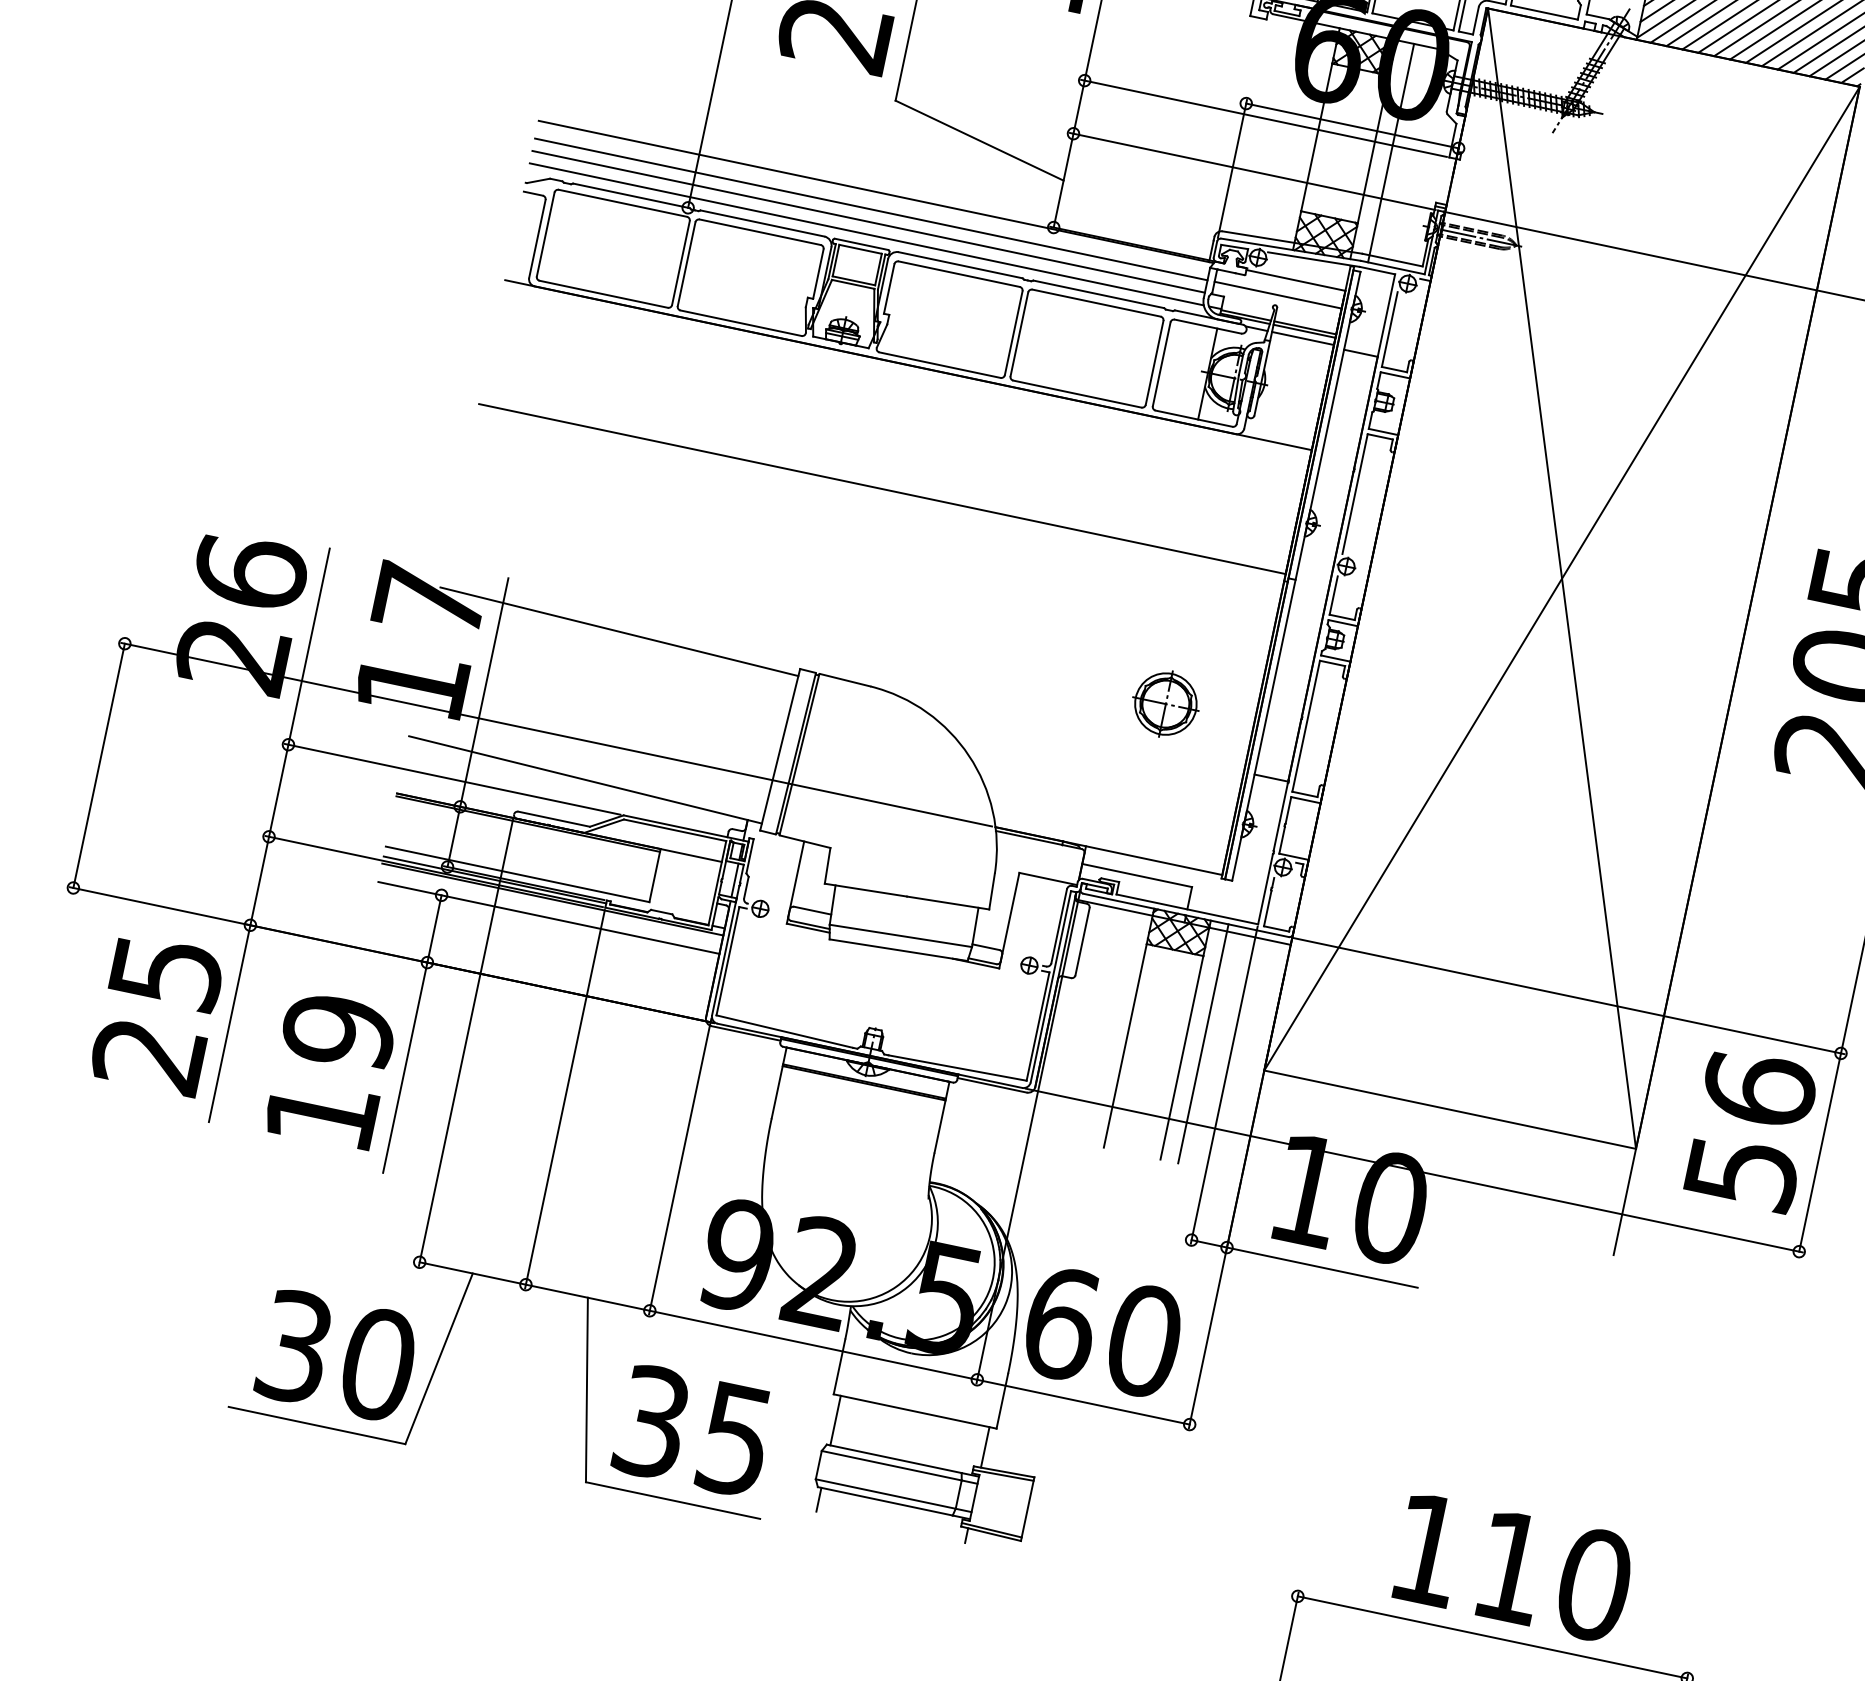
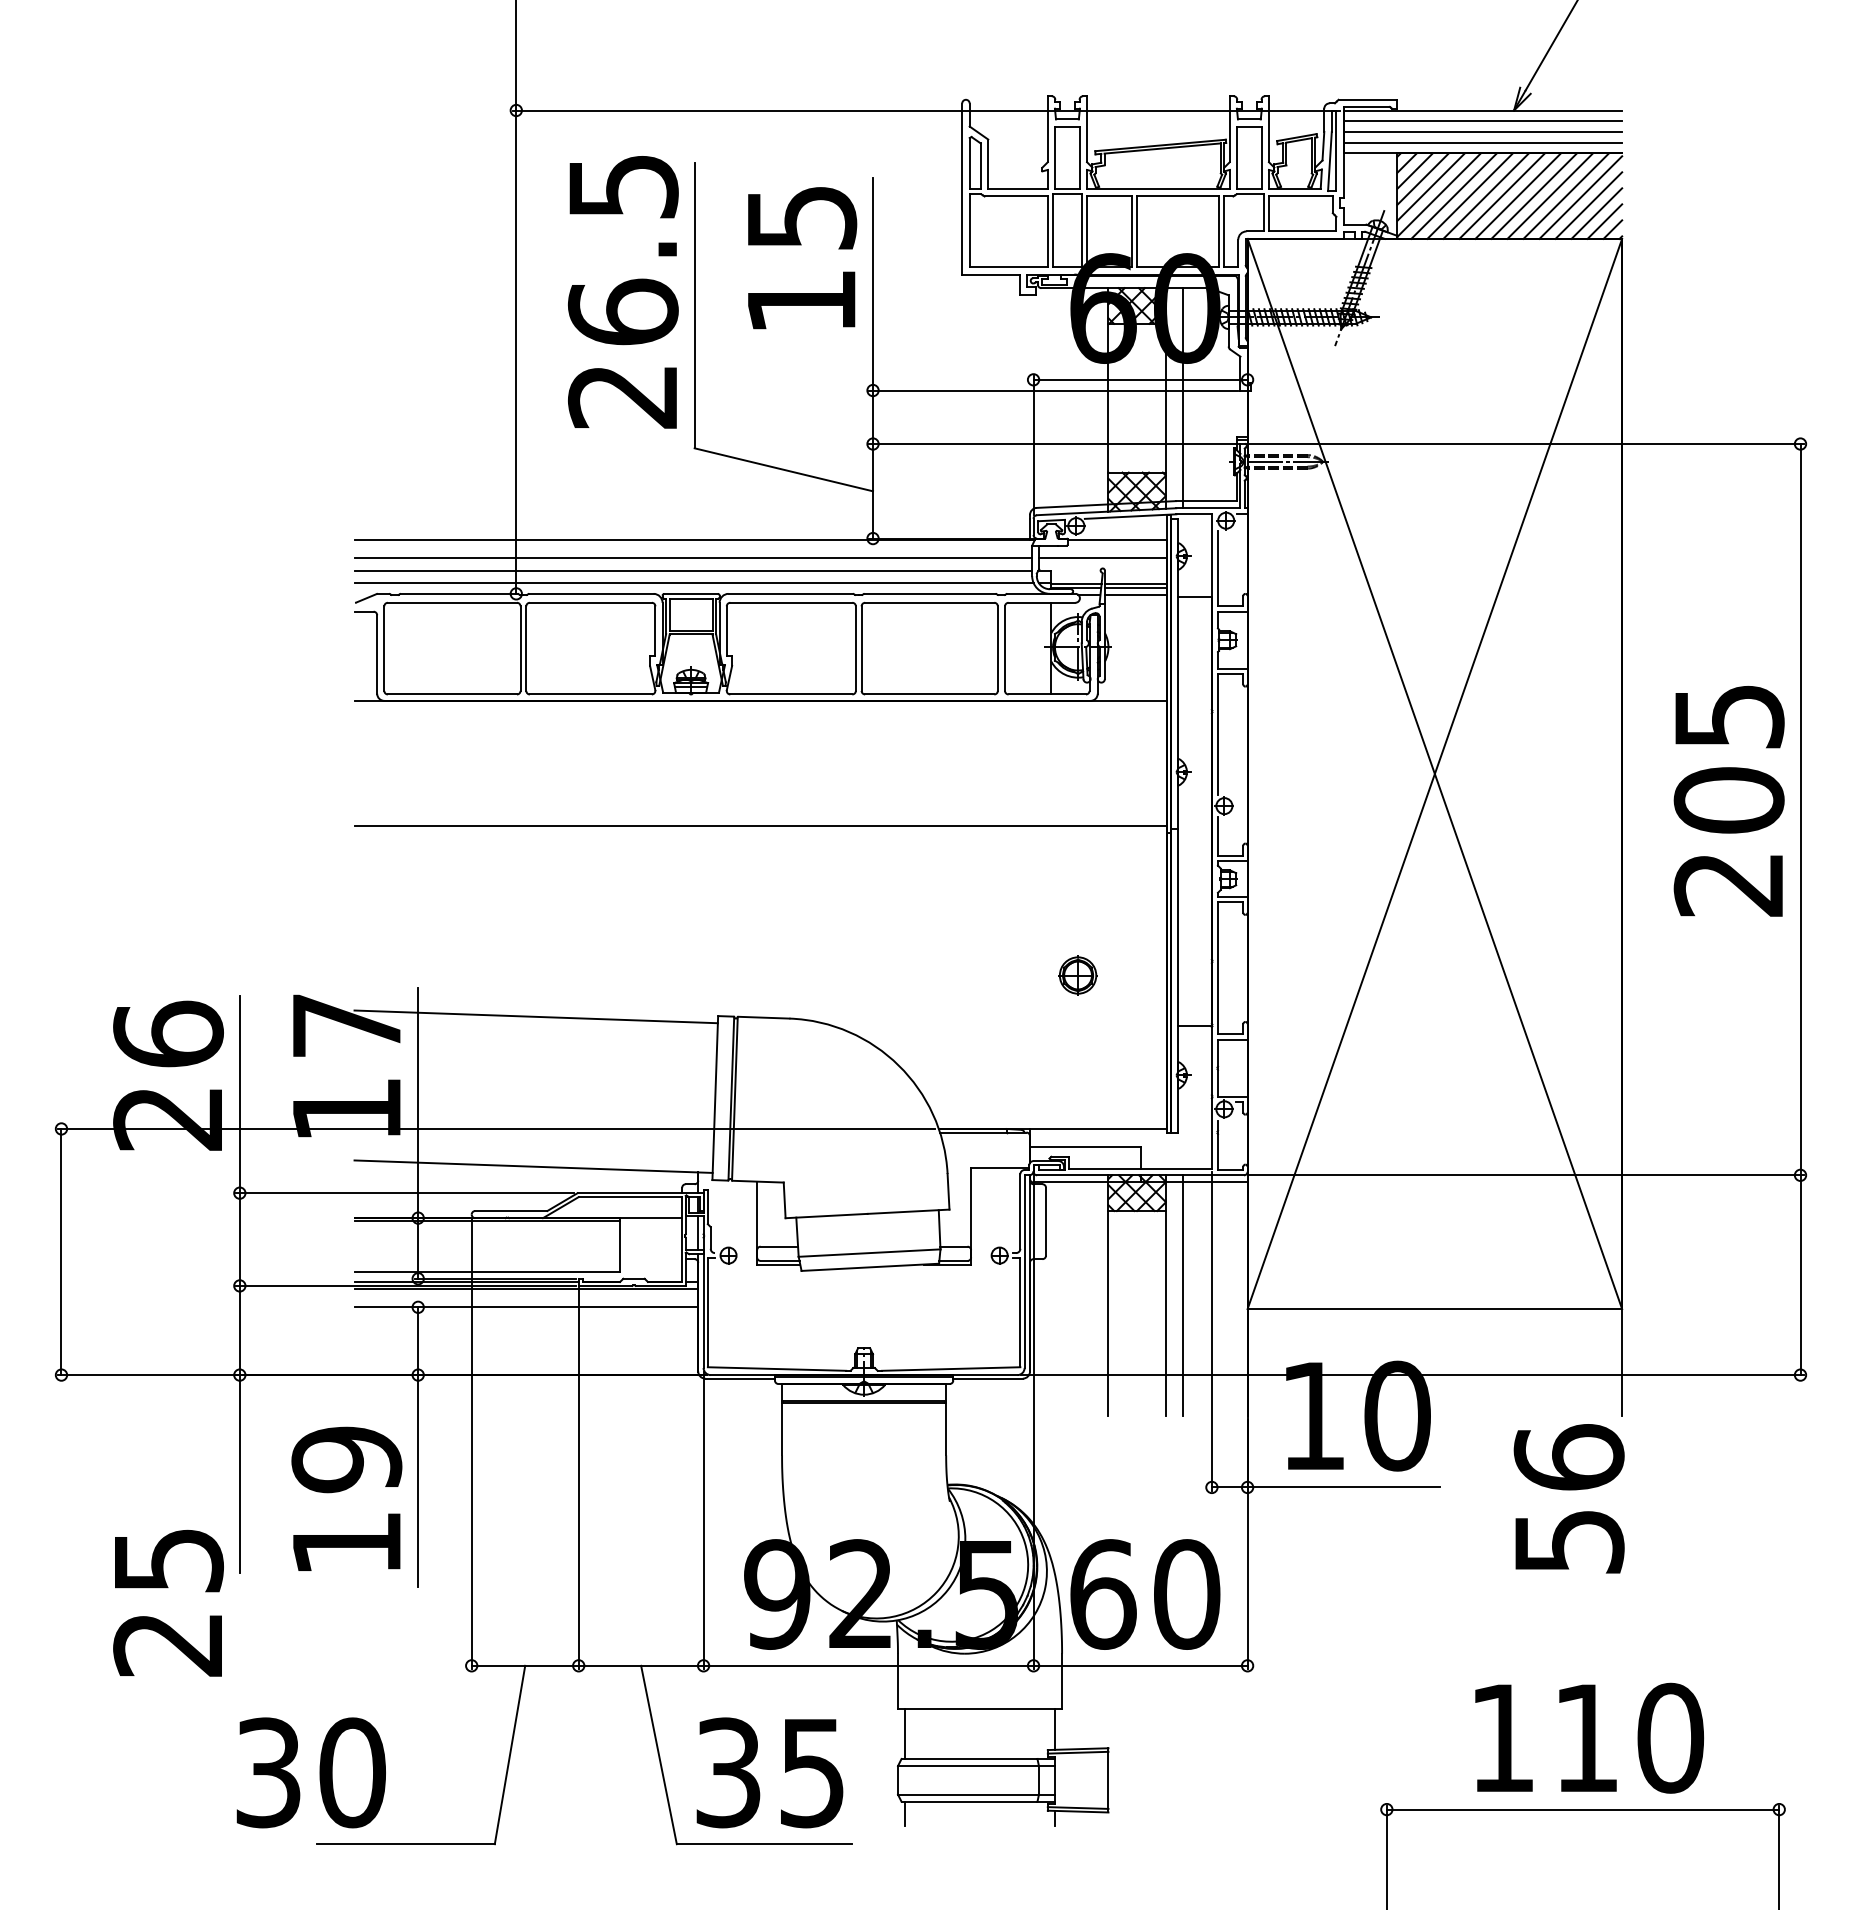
part: (1165, 703) -> (1077, 975), size x0.6
text: (157, 1013) -> (168, 1602), moved
text: (1750, 1129) -> (1568, 1498), moved
text: (336, 1355) -> (310, 1772), moved

